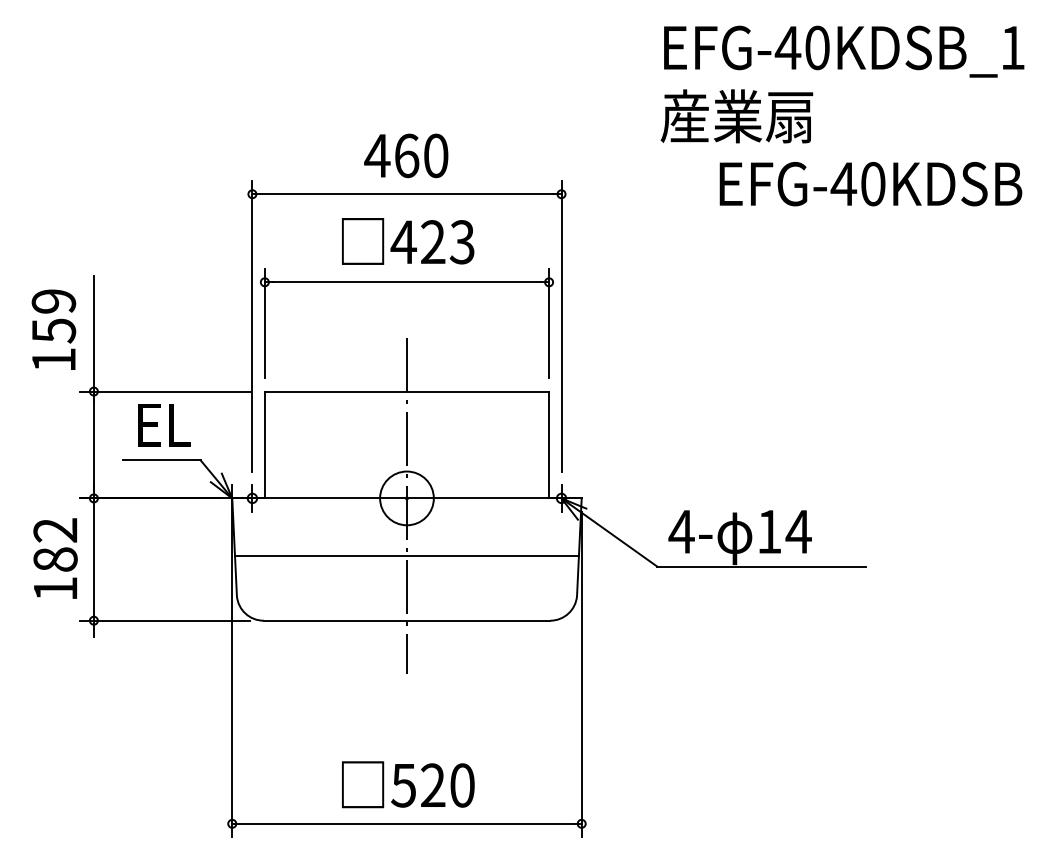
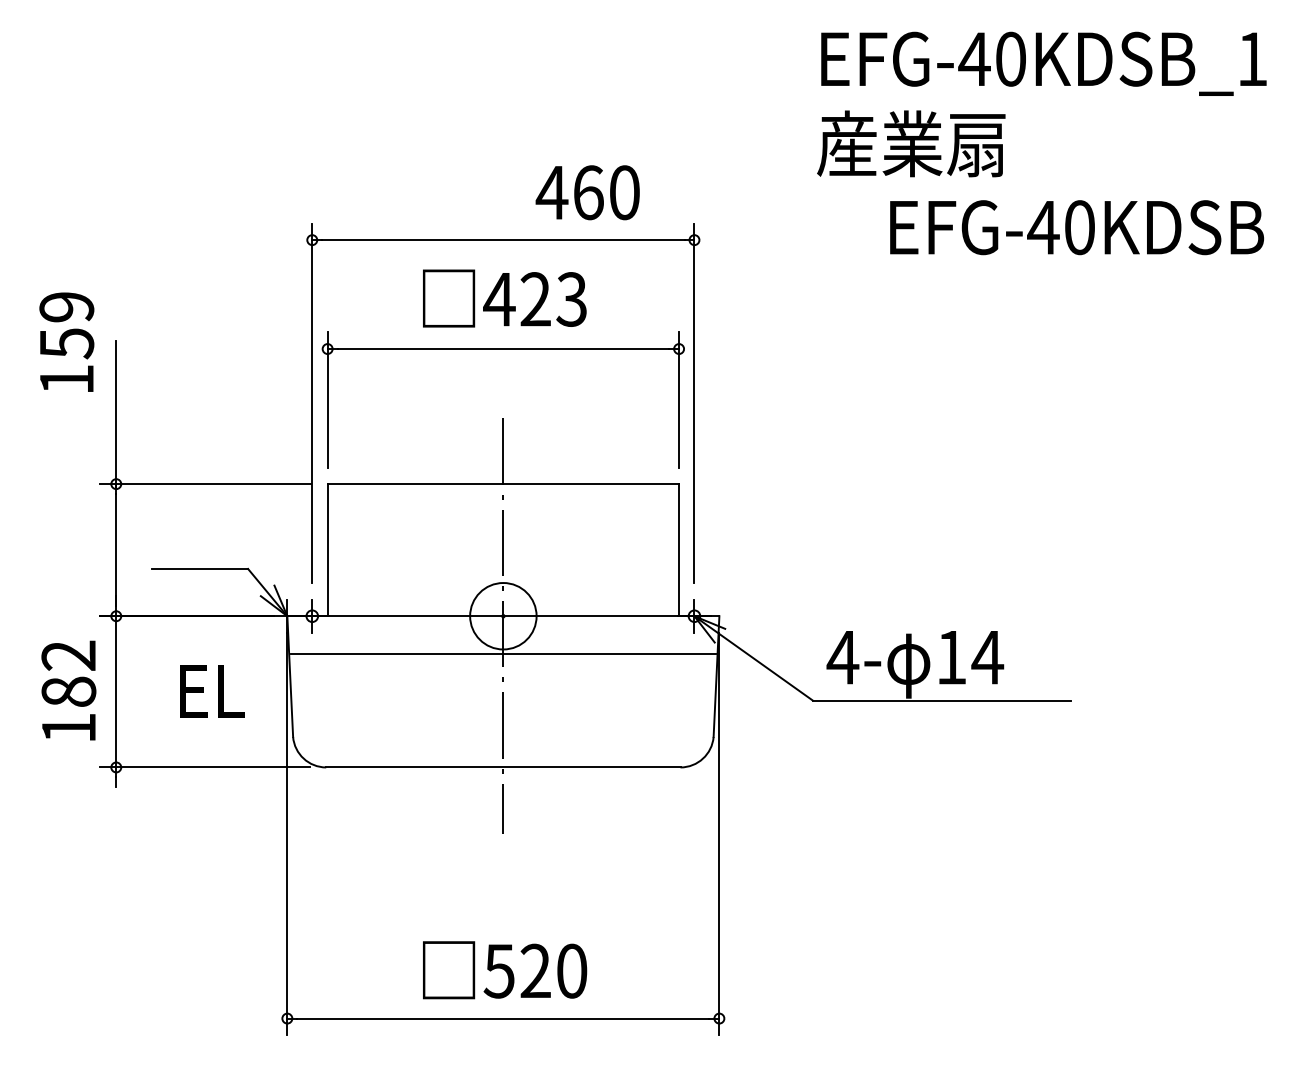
text: (406, 155) -> (588, 192), moved
text: (53, 329) -> (66, 341), moved
text: (164, 425) -> (212, 691), moved
line: (406, 556) -> (502, 654), moved

